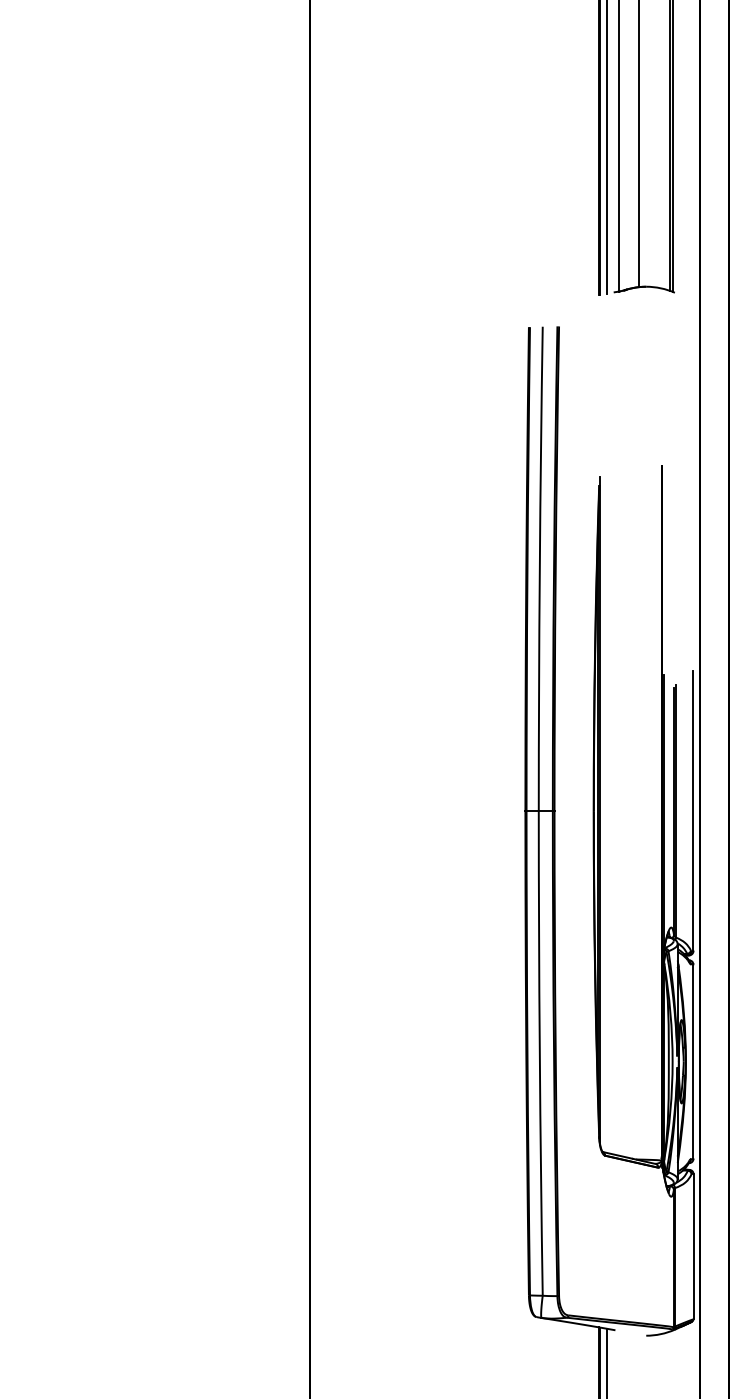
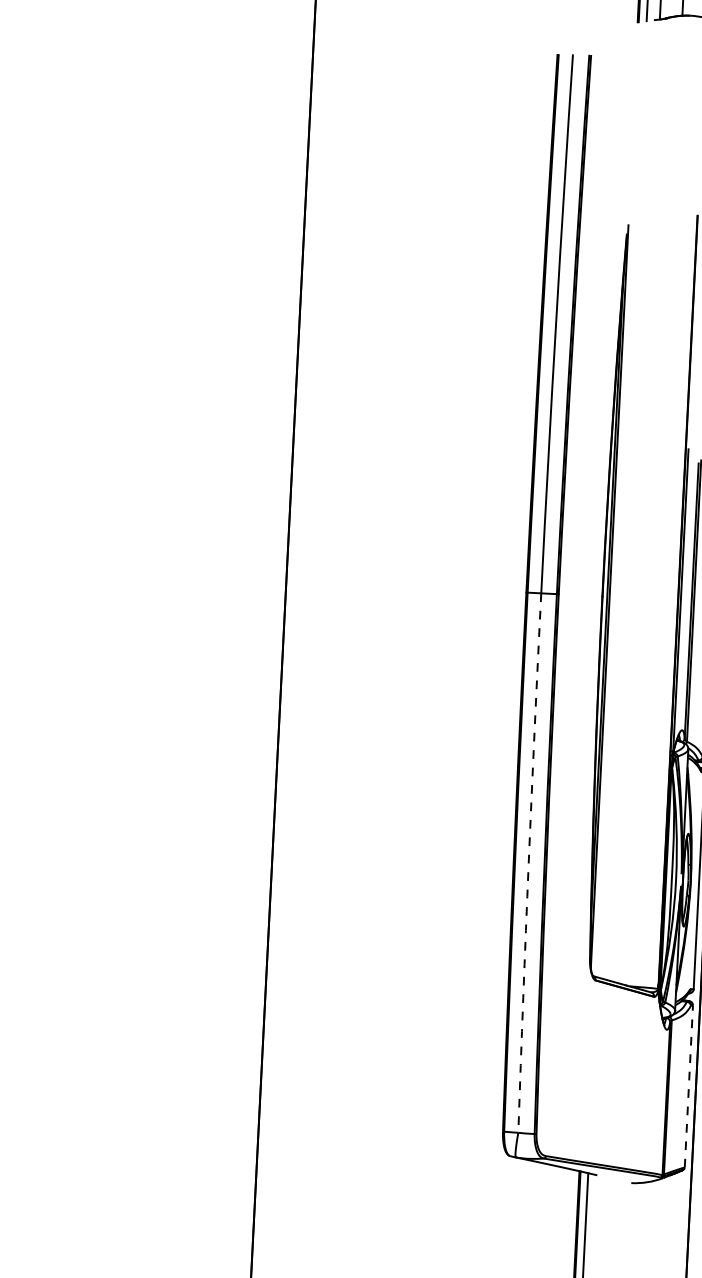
arc: (539, 1053) -> (528, 862), solid -> dashed
line: (693, 1246) -> (688, 1086), solid -> dashed

